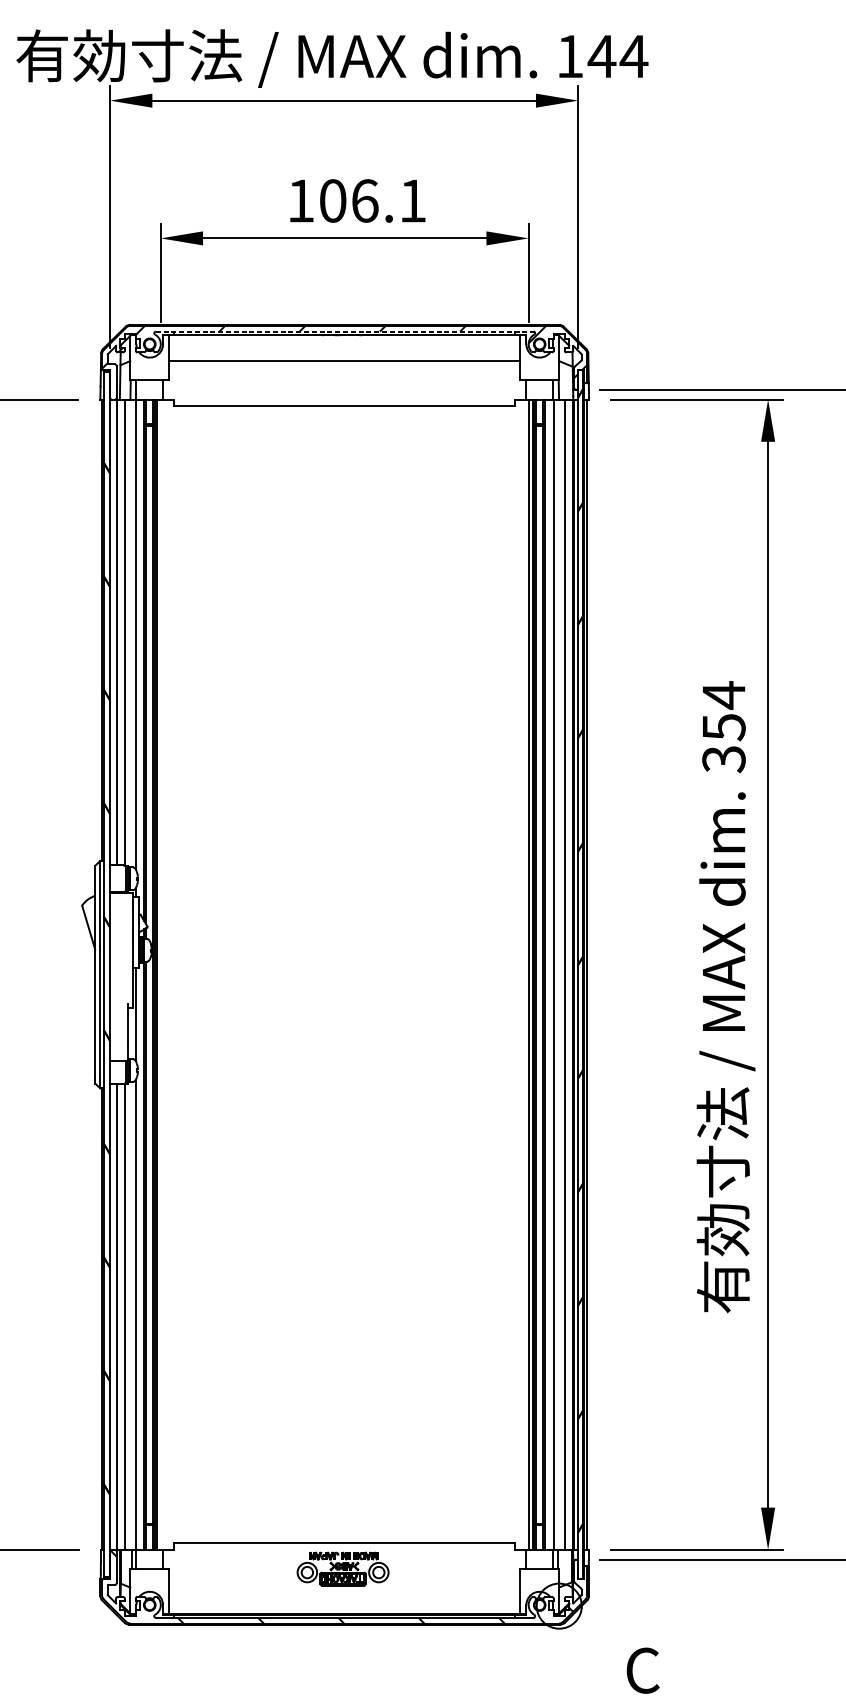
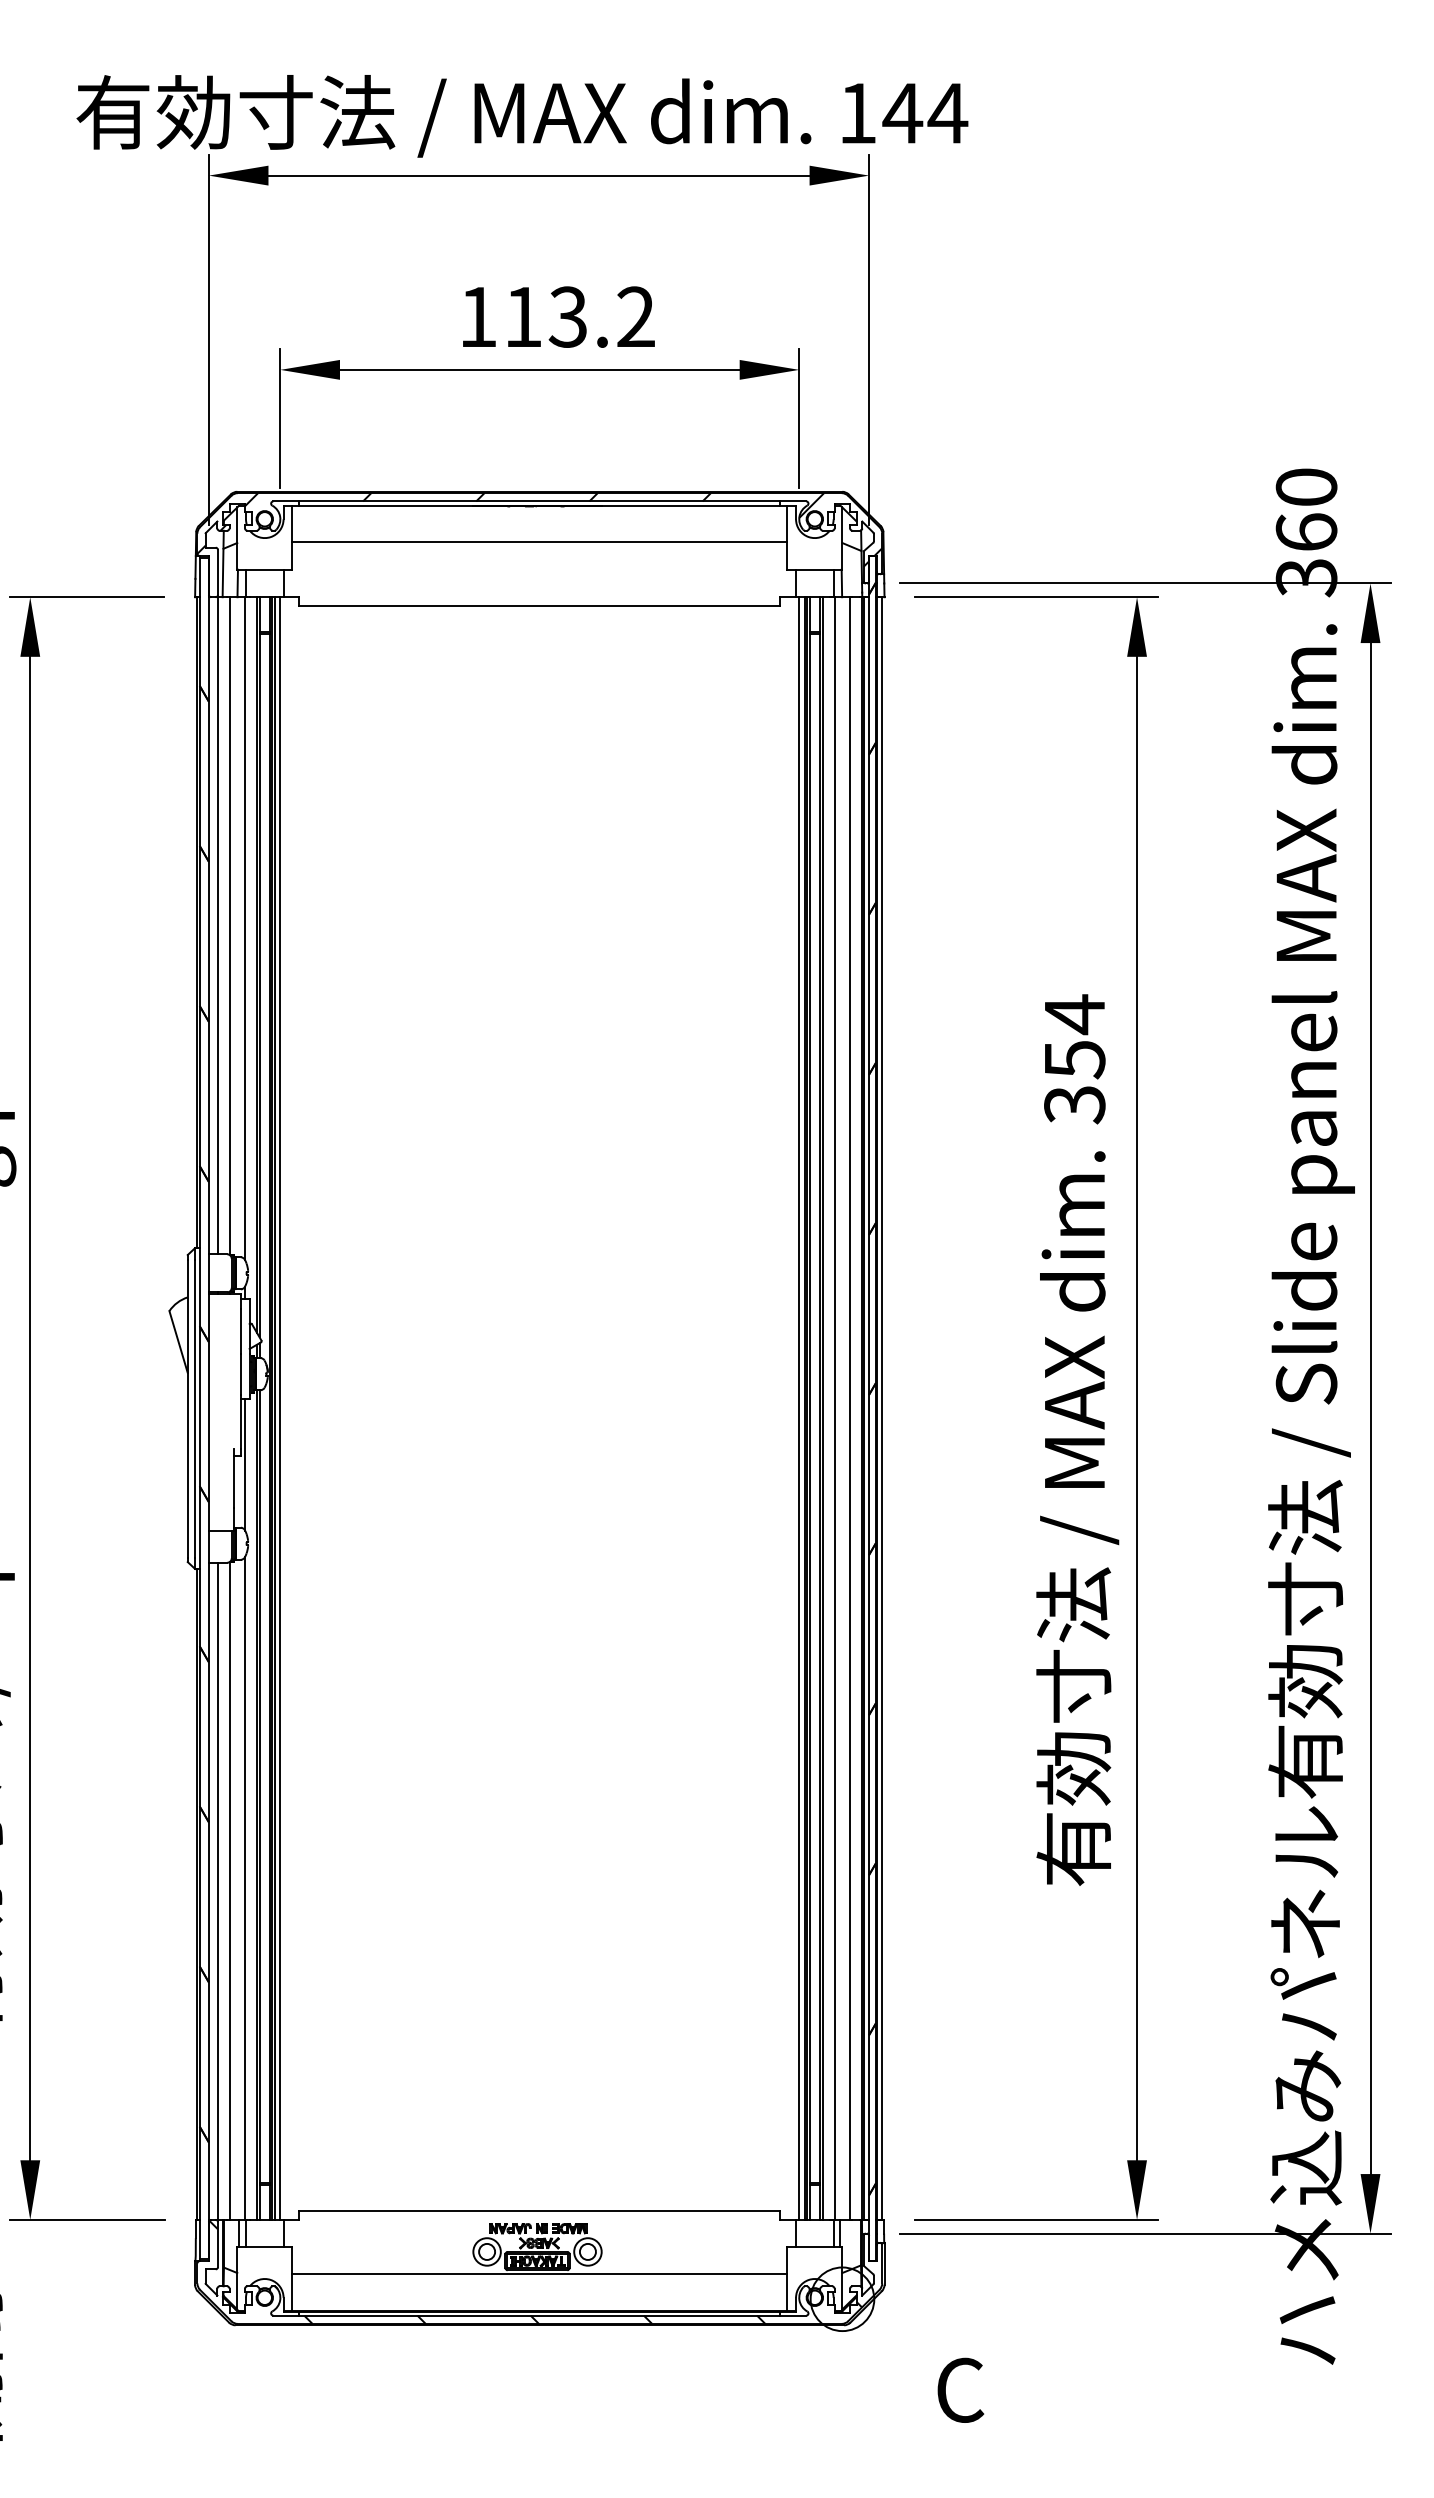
text: (372, 200) -> (579, 316), 106.1 -> 113.2
line: (345, 331) -> (540, 501), dashed -> solid
line: (160, 974) -> (280, 1408), added
line: (344, 1587) -> (539, 2273), added

